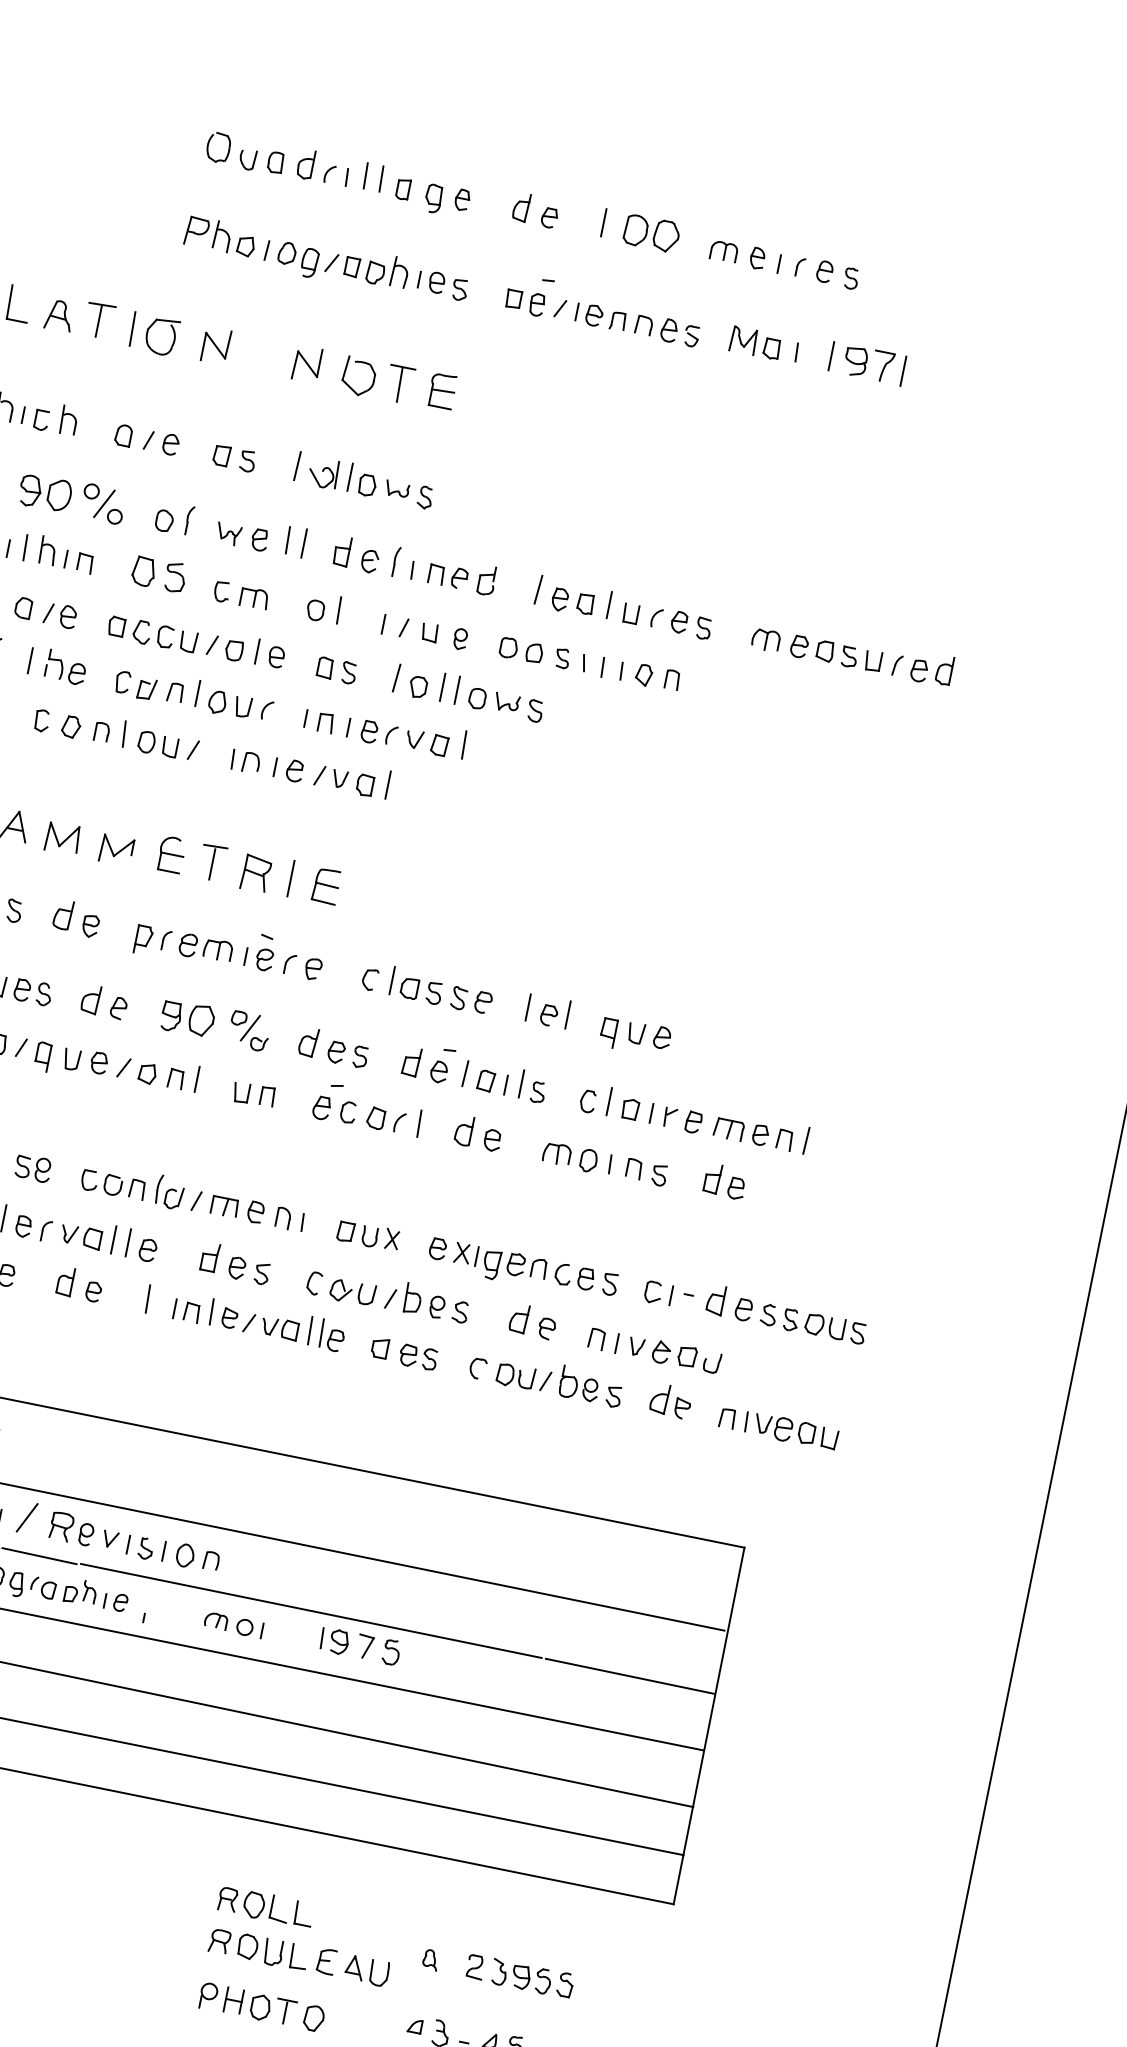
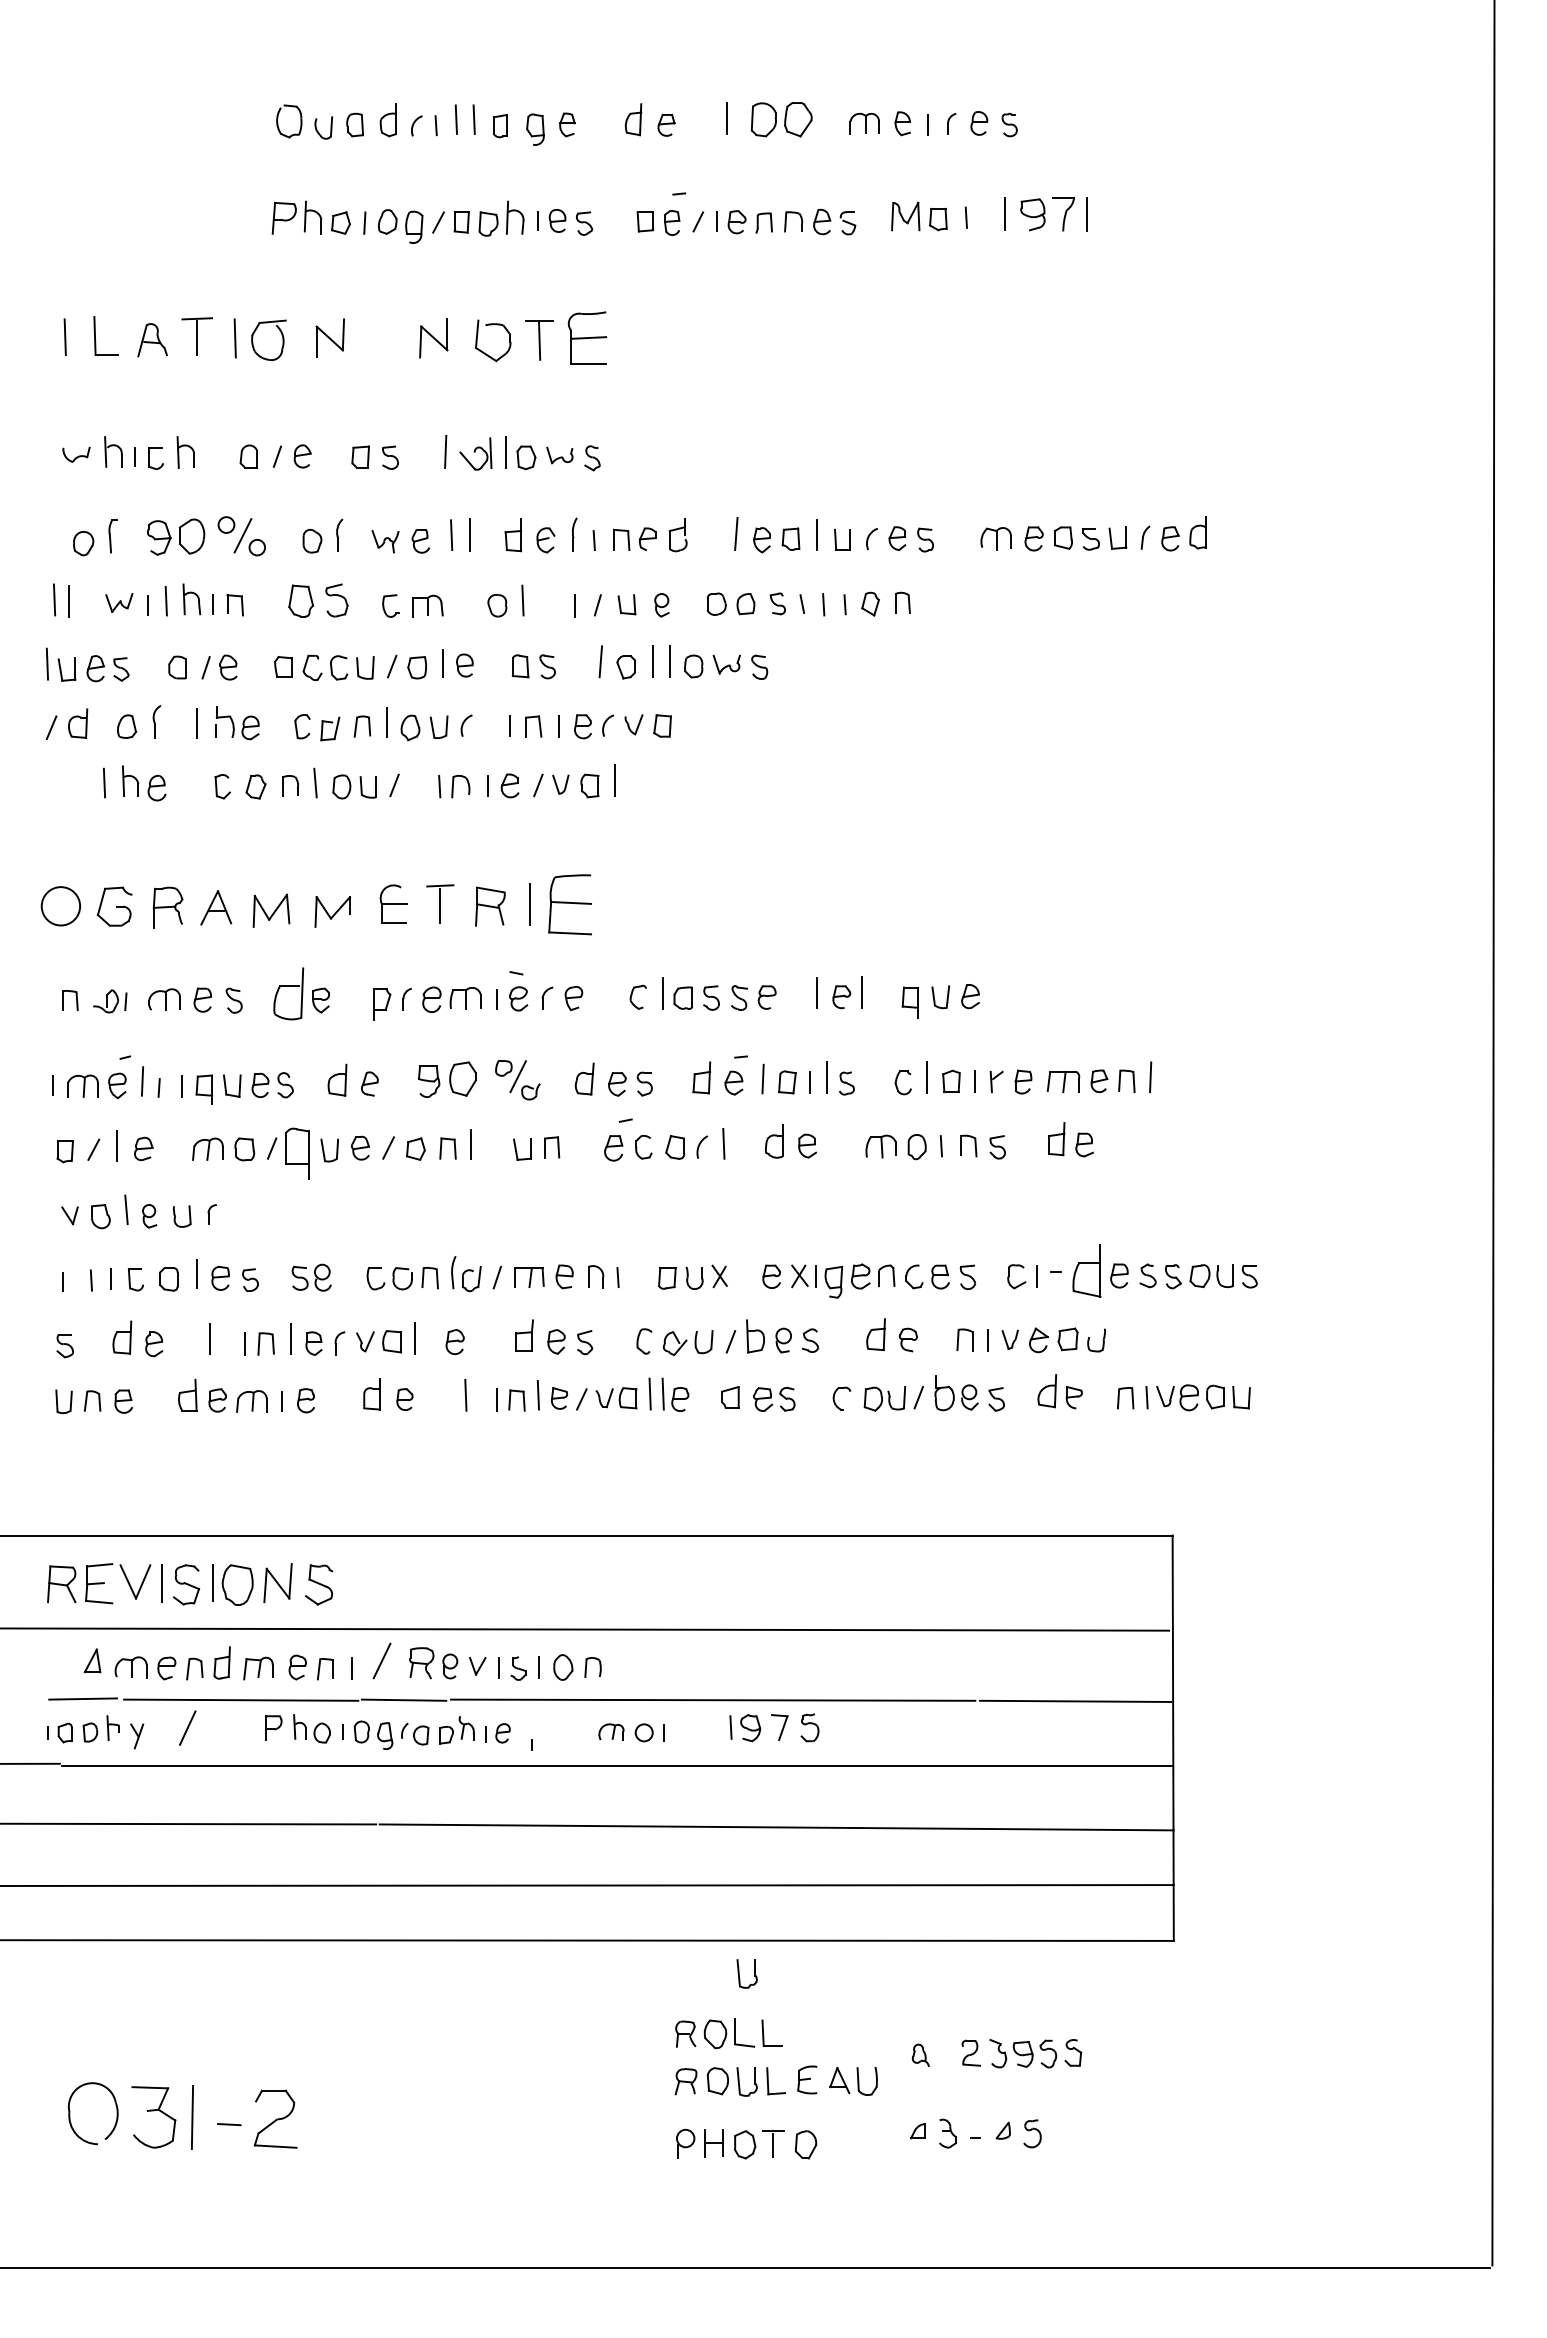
part: (442, 390) -> (587, 337), size x1.4
line: (463, 744) -> (688, 719), removed
part: (326, 885) -> (569, 904), size x1.6
part: (63, 914) -> (288, 993), size x1.6
part: (42, 1056) -> (297, 1153), size x1.6
line: (128, 1242) -> (432, 1337), removed
part: (715, 1299) -> (1086, 1270), size x1.6
part: (286, 1855) -> (739, 1973), added

